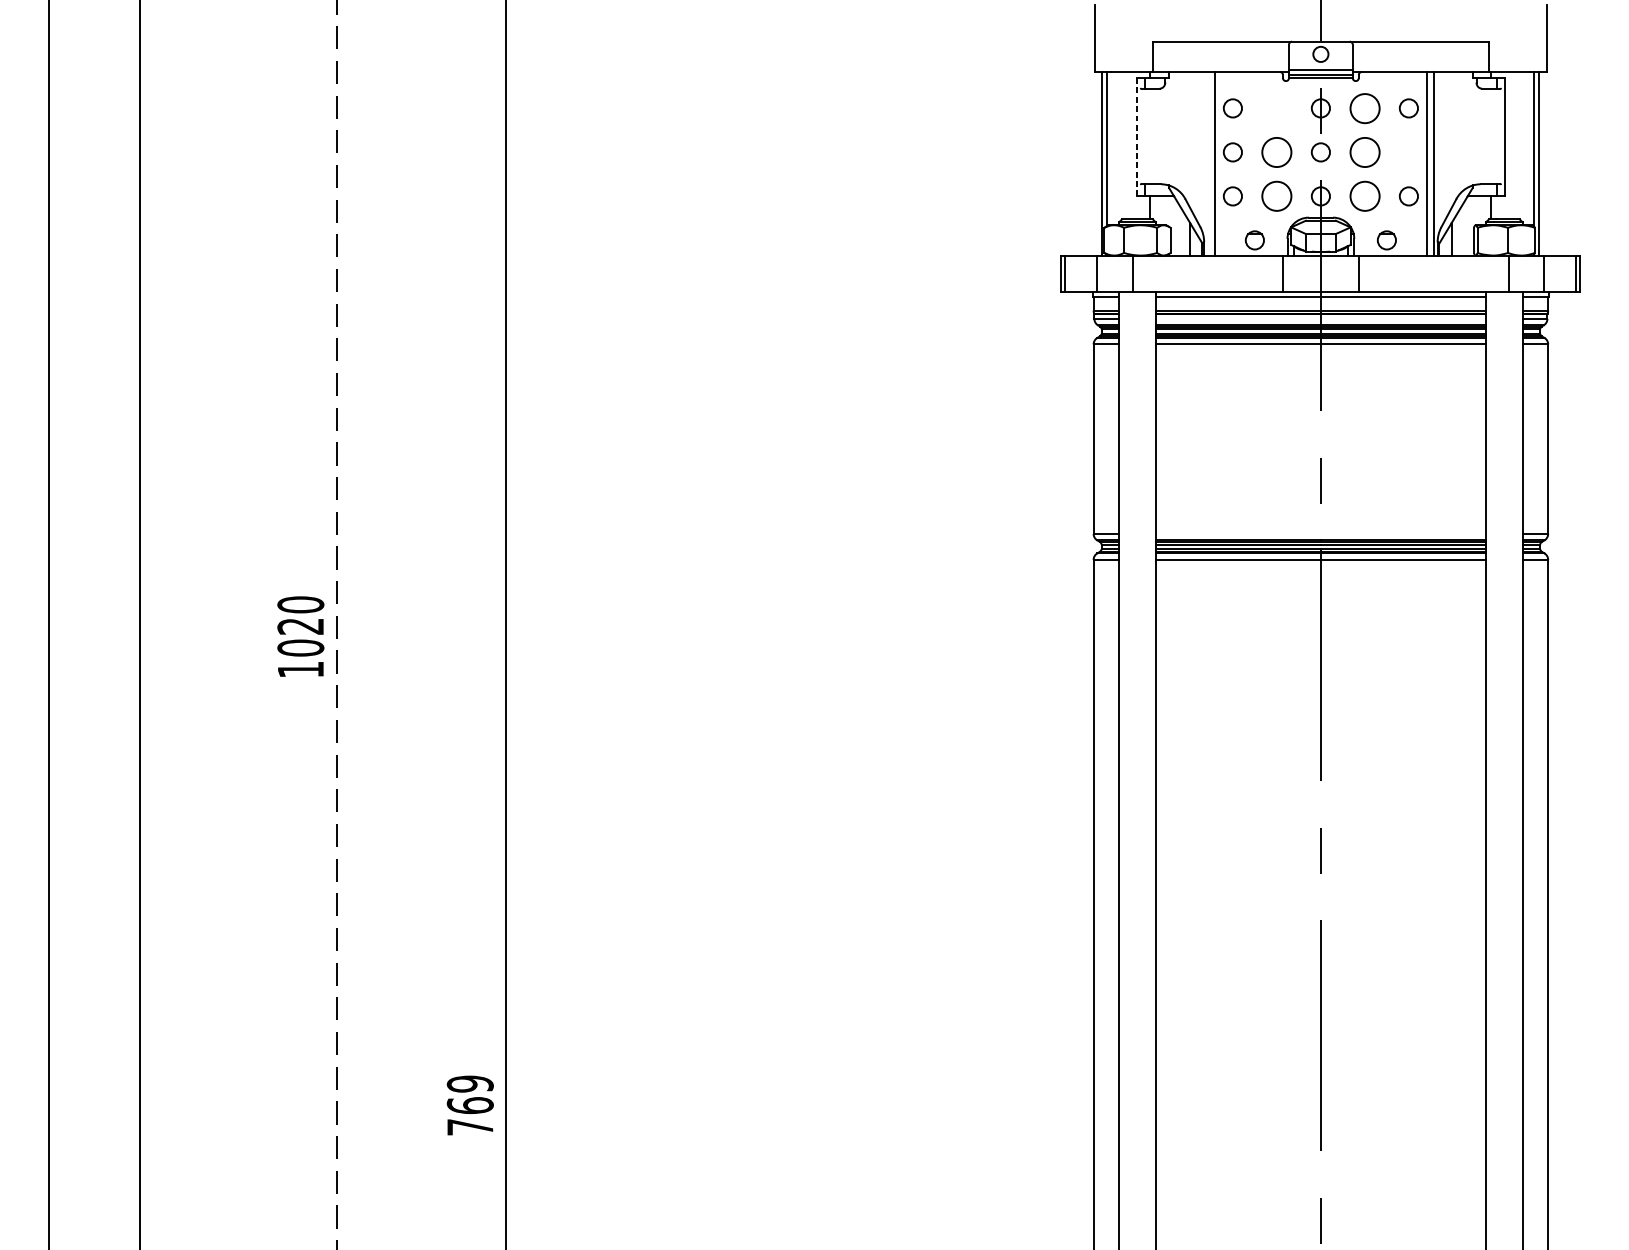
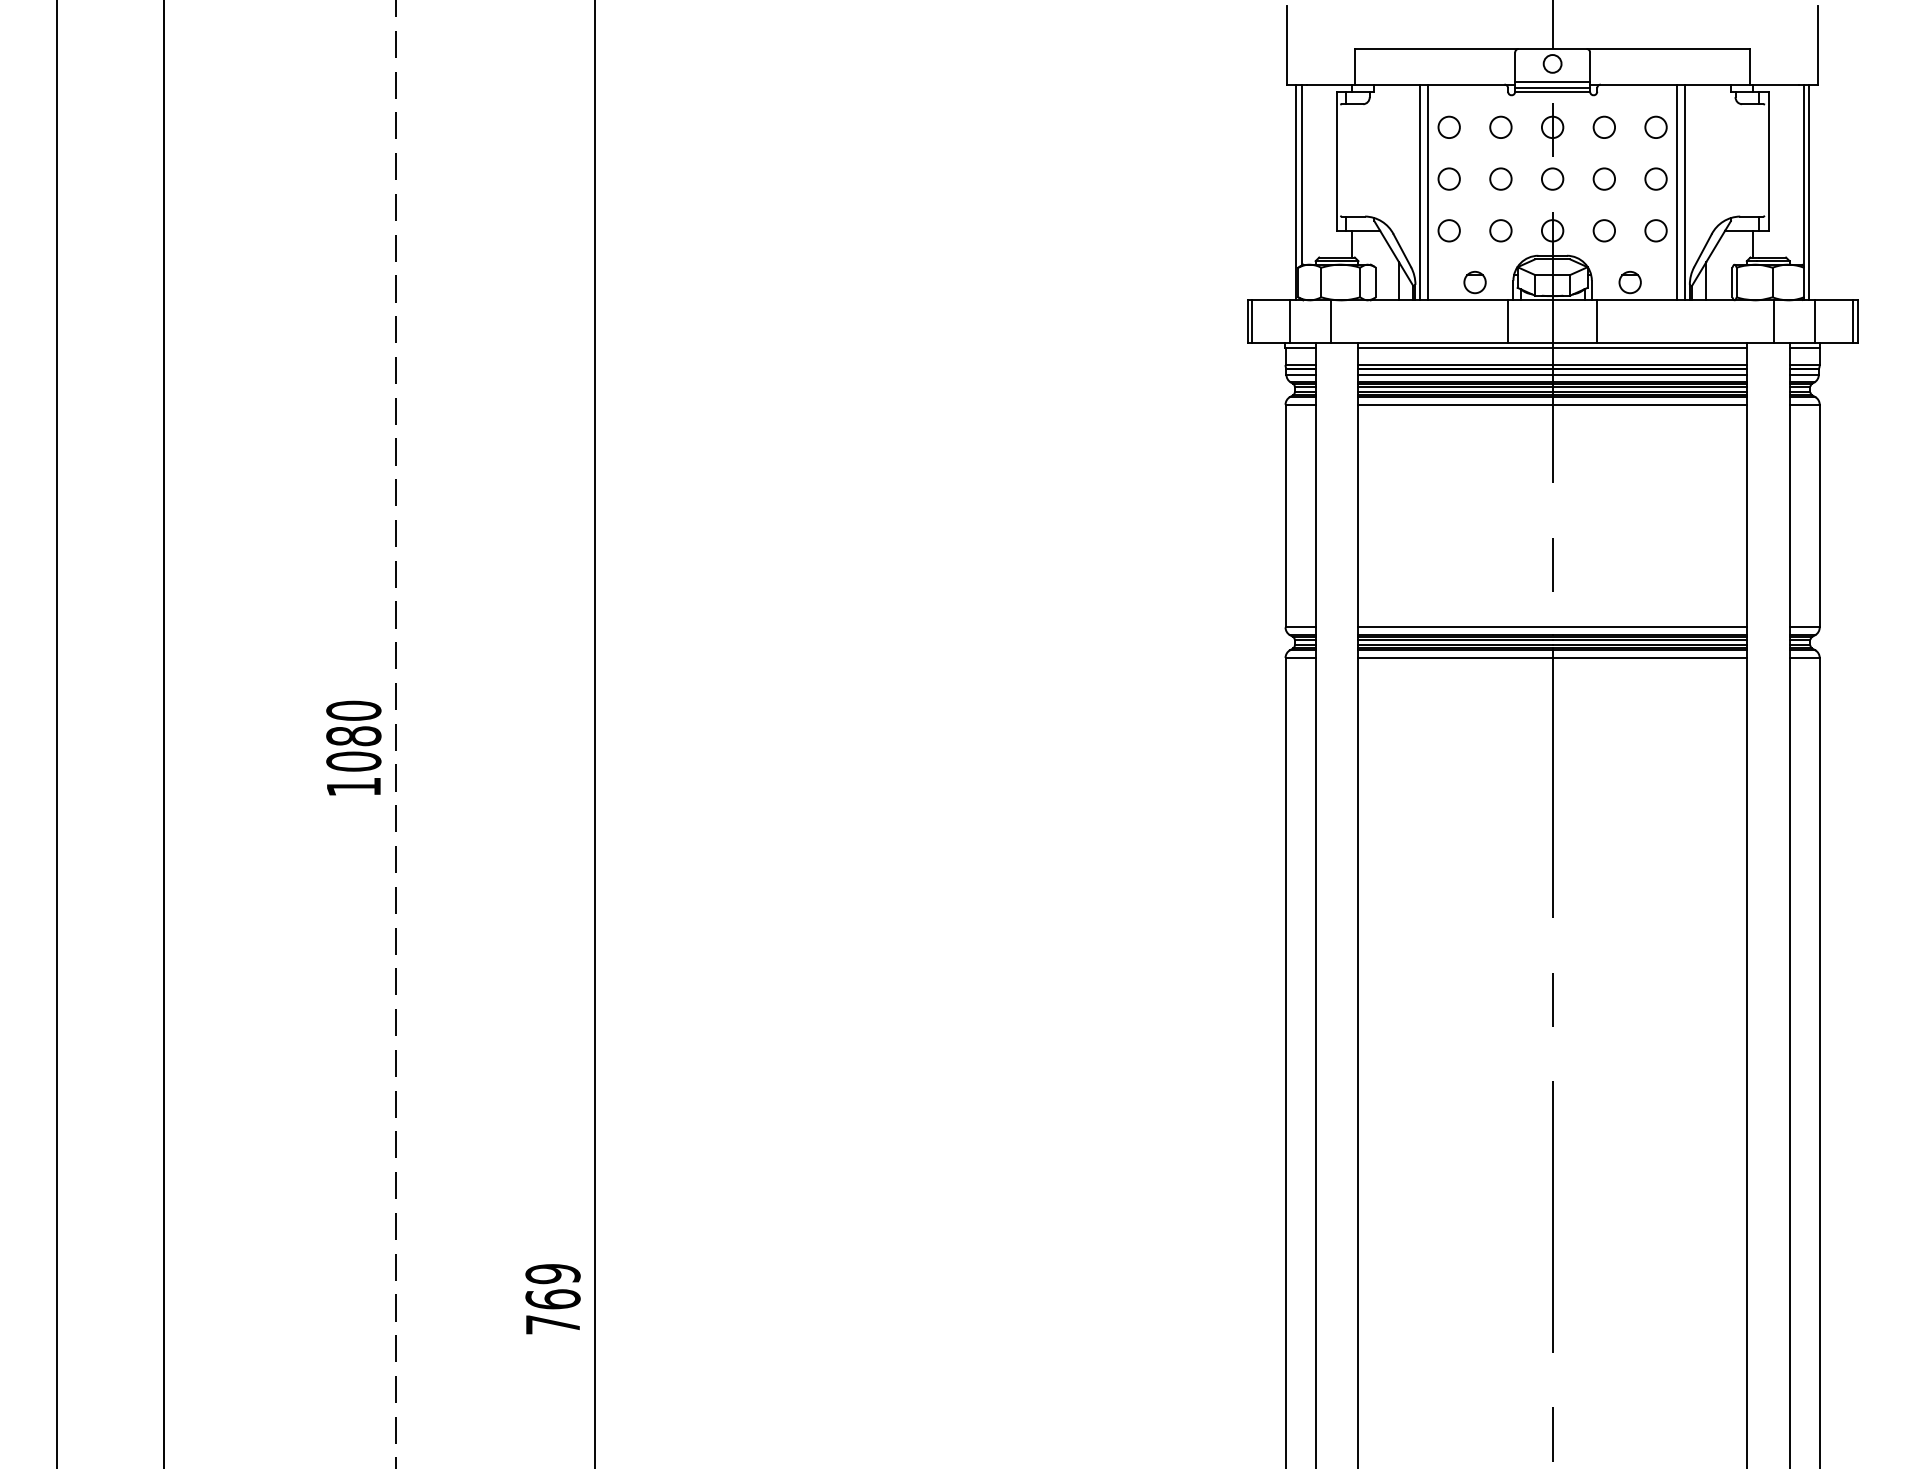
circle: (1276, 107) -> (1500, 126), added
circle: (1364, 107) -> (1603, 126), size x0.62
line: (1136, 137) -> (1336, 161), dashed -> solid
circle: (1276, 151) -> (1500, 178), size x0.62
circle: (1364, 151) -> (1603, 178), size x0.62
circle: (1408, 151) -> (1655, 178), added
line: (1207, 163) -> (1419, 192), added
circle: (1276, 196) -> (1500, 230), size x0.62
circle: (1364, 196) -> (1603, 230), size x0.62
line: (1320, 318) -> (1552, 374), added
line: (1320, 533) -> (1552, 627), added
text: (300, 626) -> (353, 736), 1020 -> 1080

